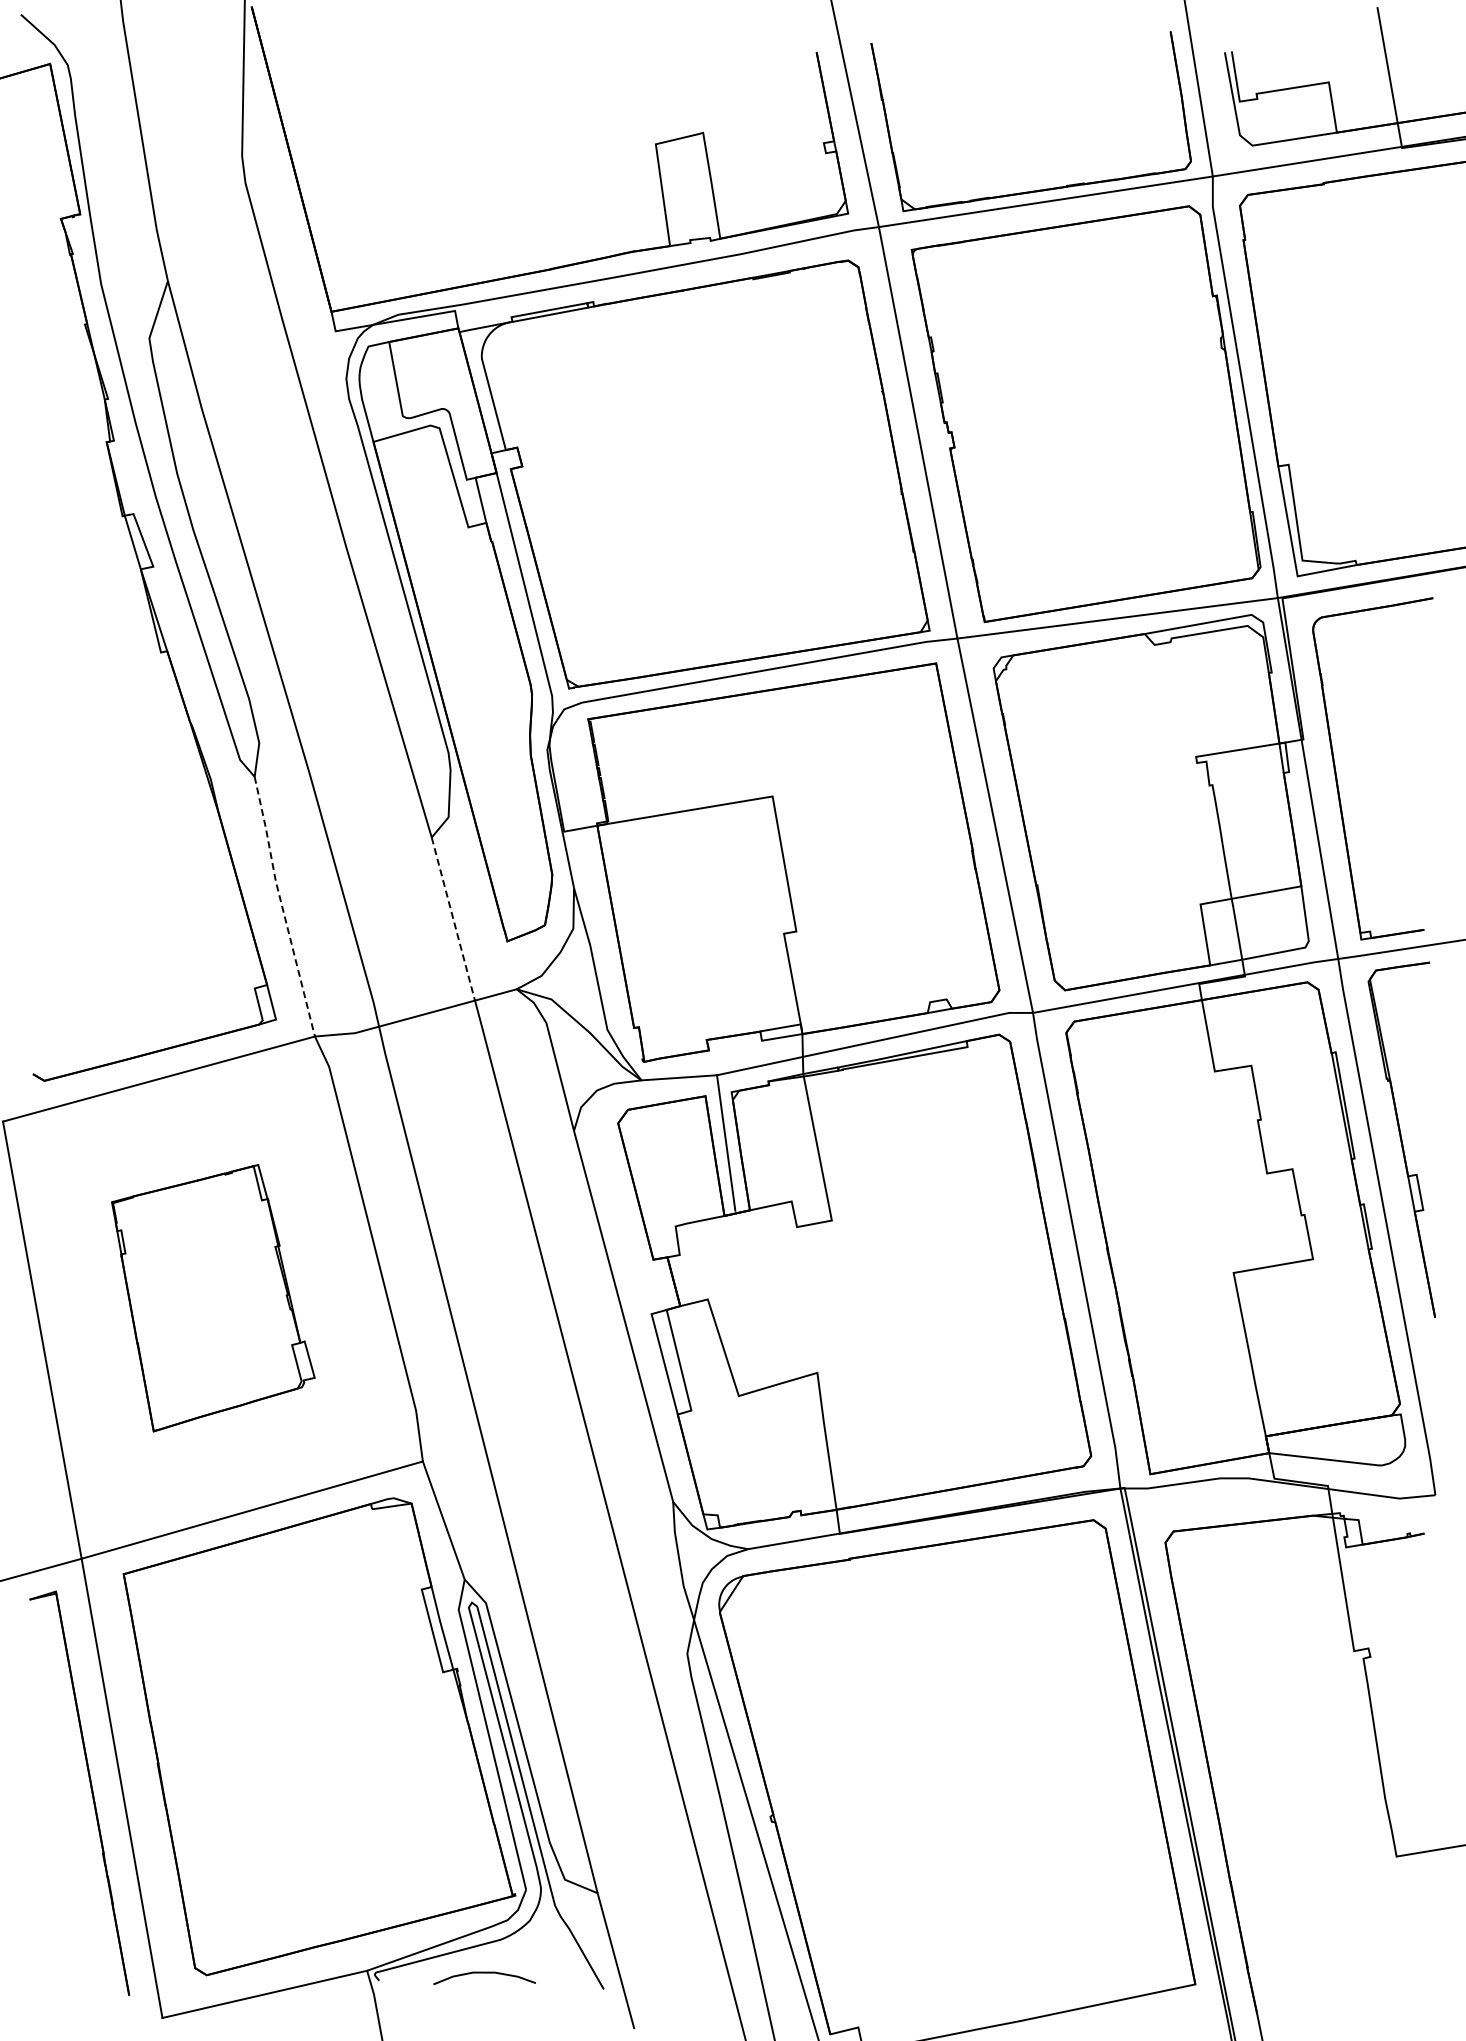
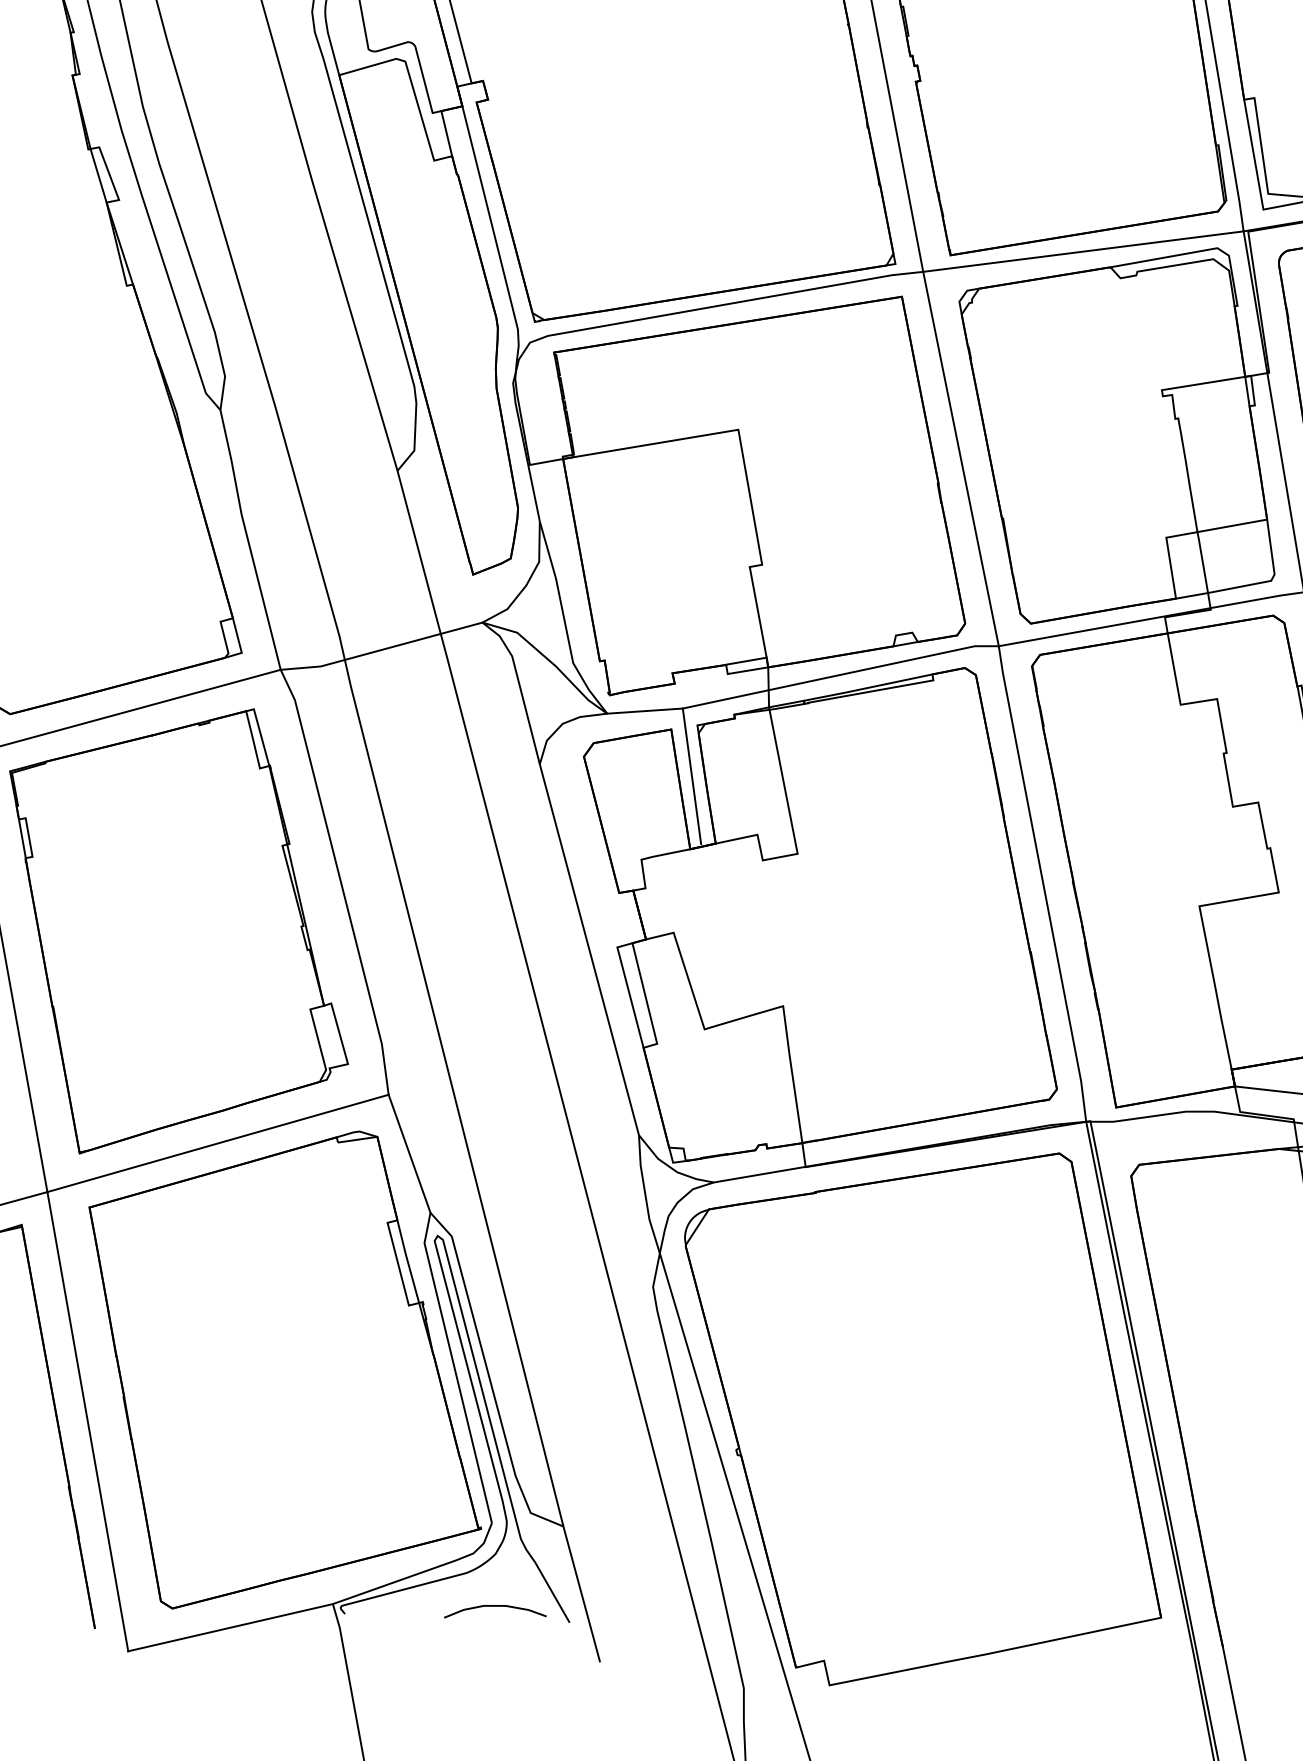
line: (282, 906) -> (248, 539), dashed -> solid
line: (453, 920) -> (419, 553), dashed -> solid
part: (213, 1298) -> (179, 931), size x1.67
curve: (484, 1973) -> (495, 1606), moved

